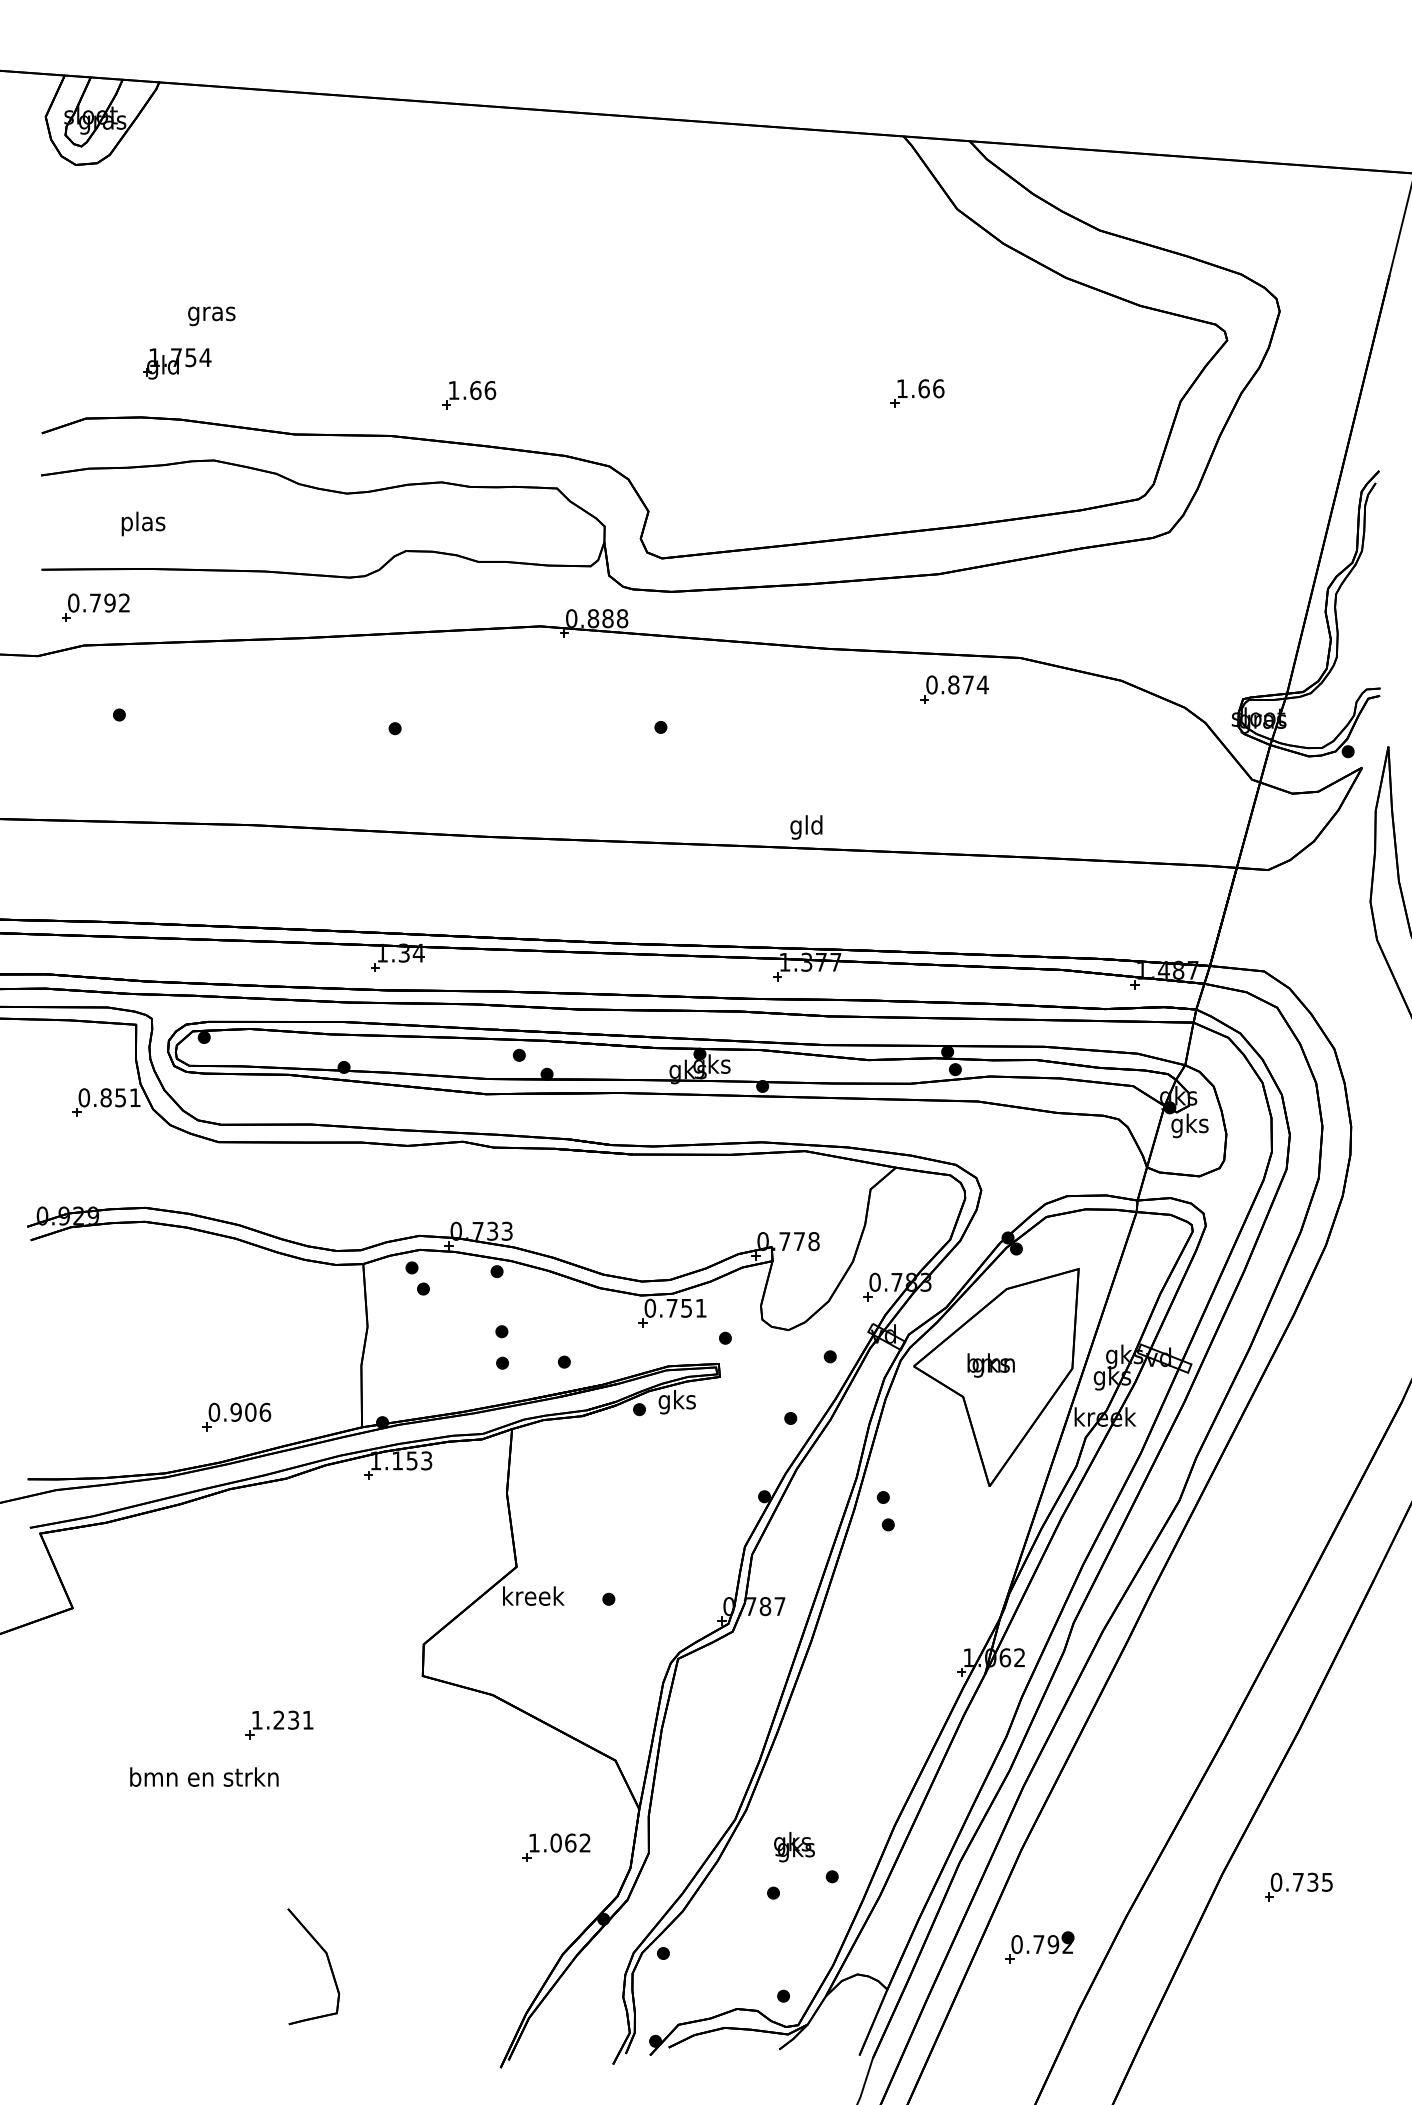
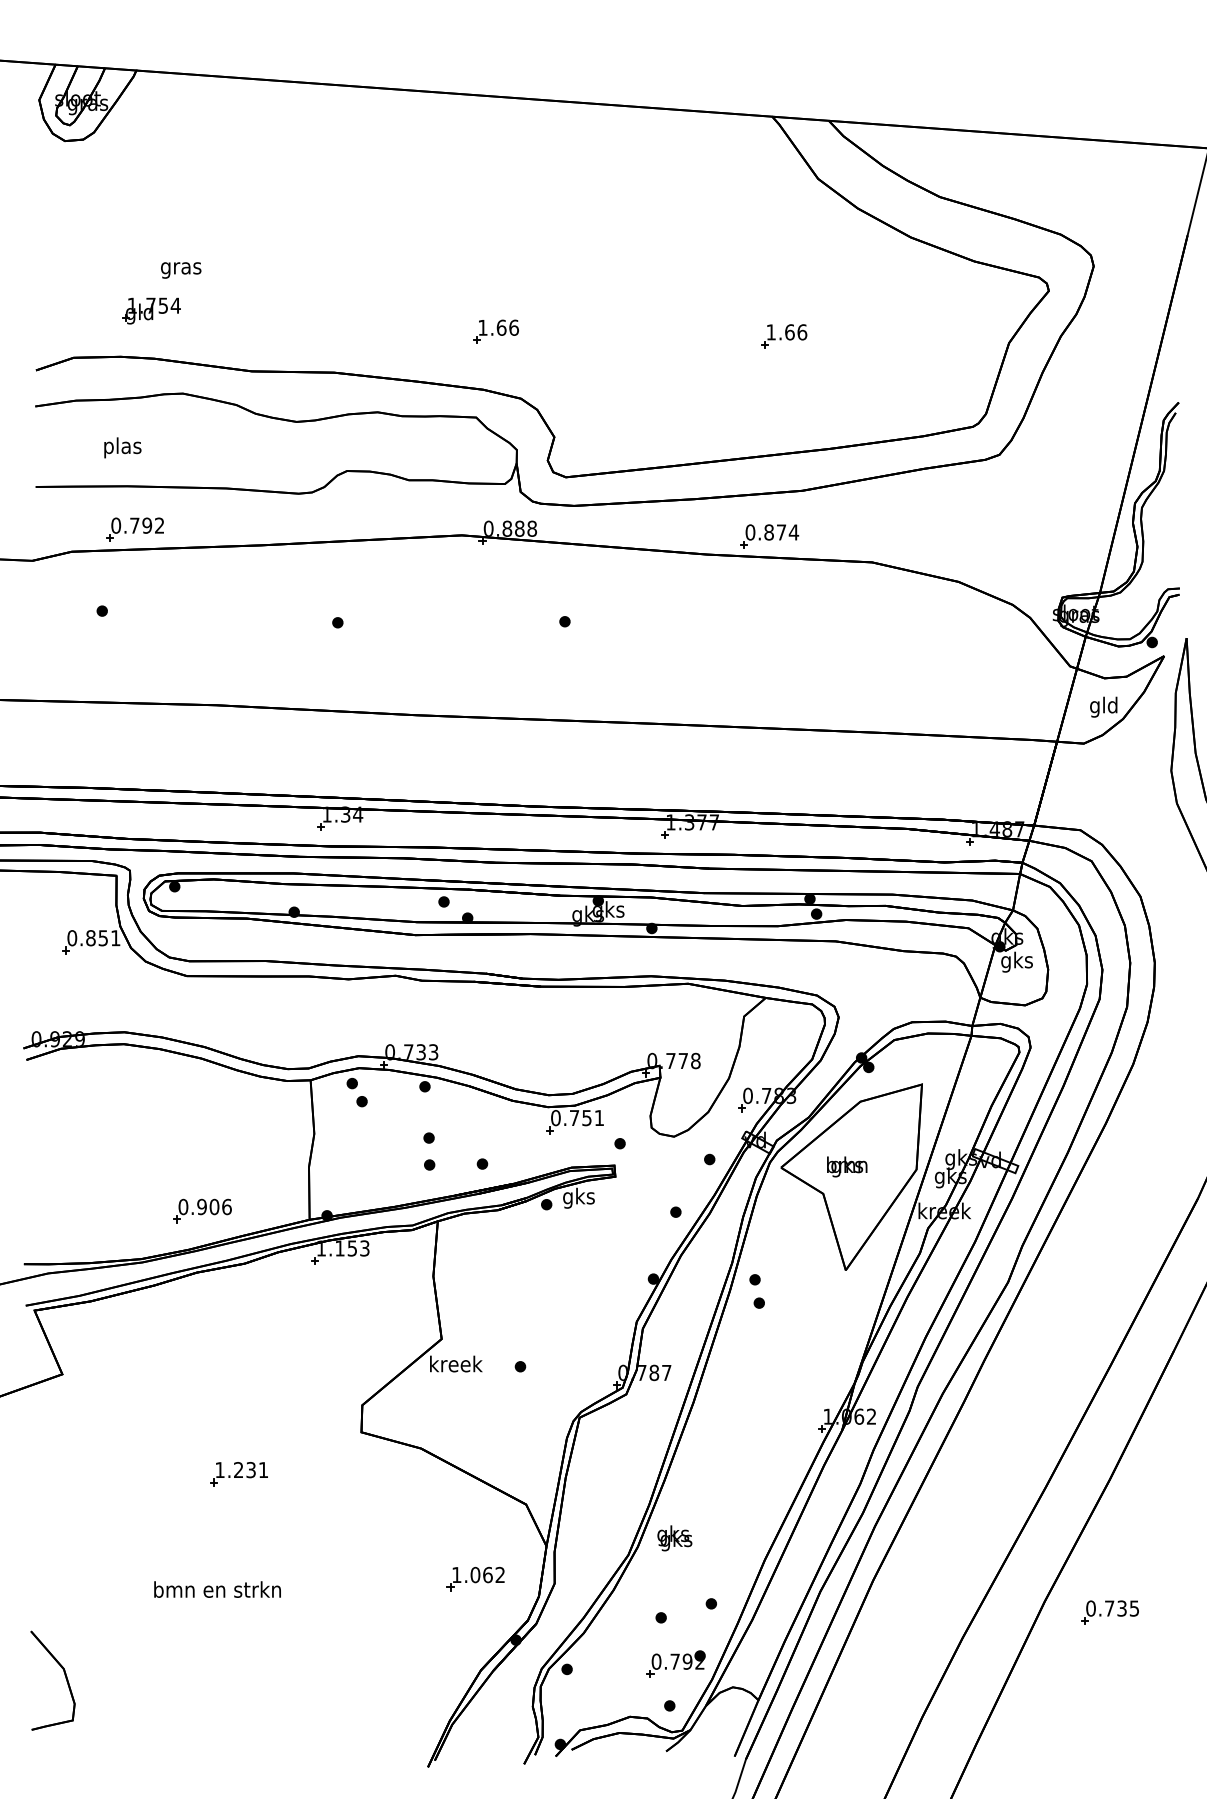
part: (469, 395) -> (496, 332), moved
part: (95, 607) -> (134, 529), moved
part: (954, 689) -> (769, 536), moved
text: (806, 827) -> (1103, 707), moved
text: (204, 1776) -> (217, 1589), moved
text: (794, 1847) -> (674, 1538), moved
part: (1039, 1947) -> (675, 1664), moved
part: (327, 1960) -> (64, 1675), moved

